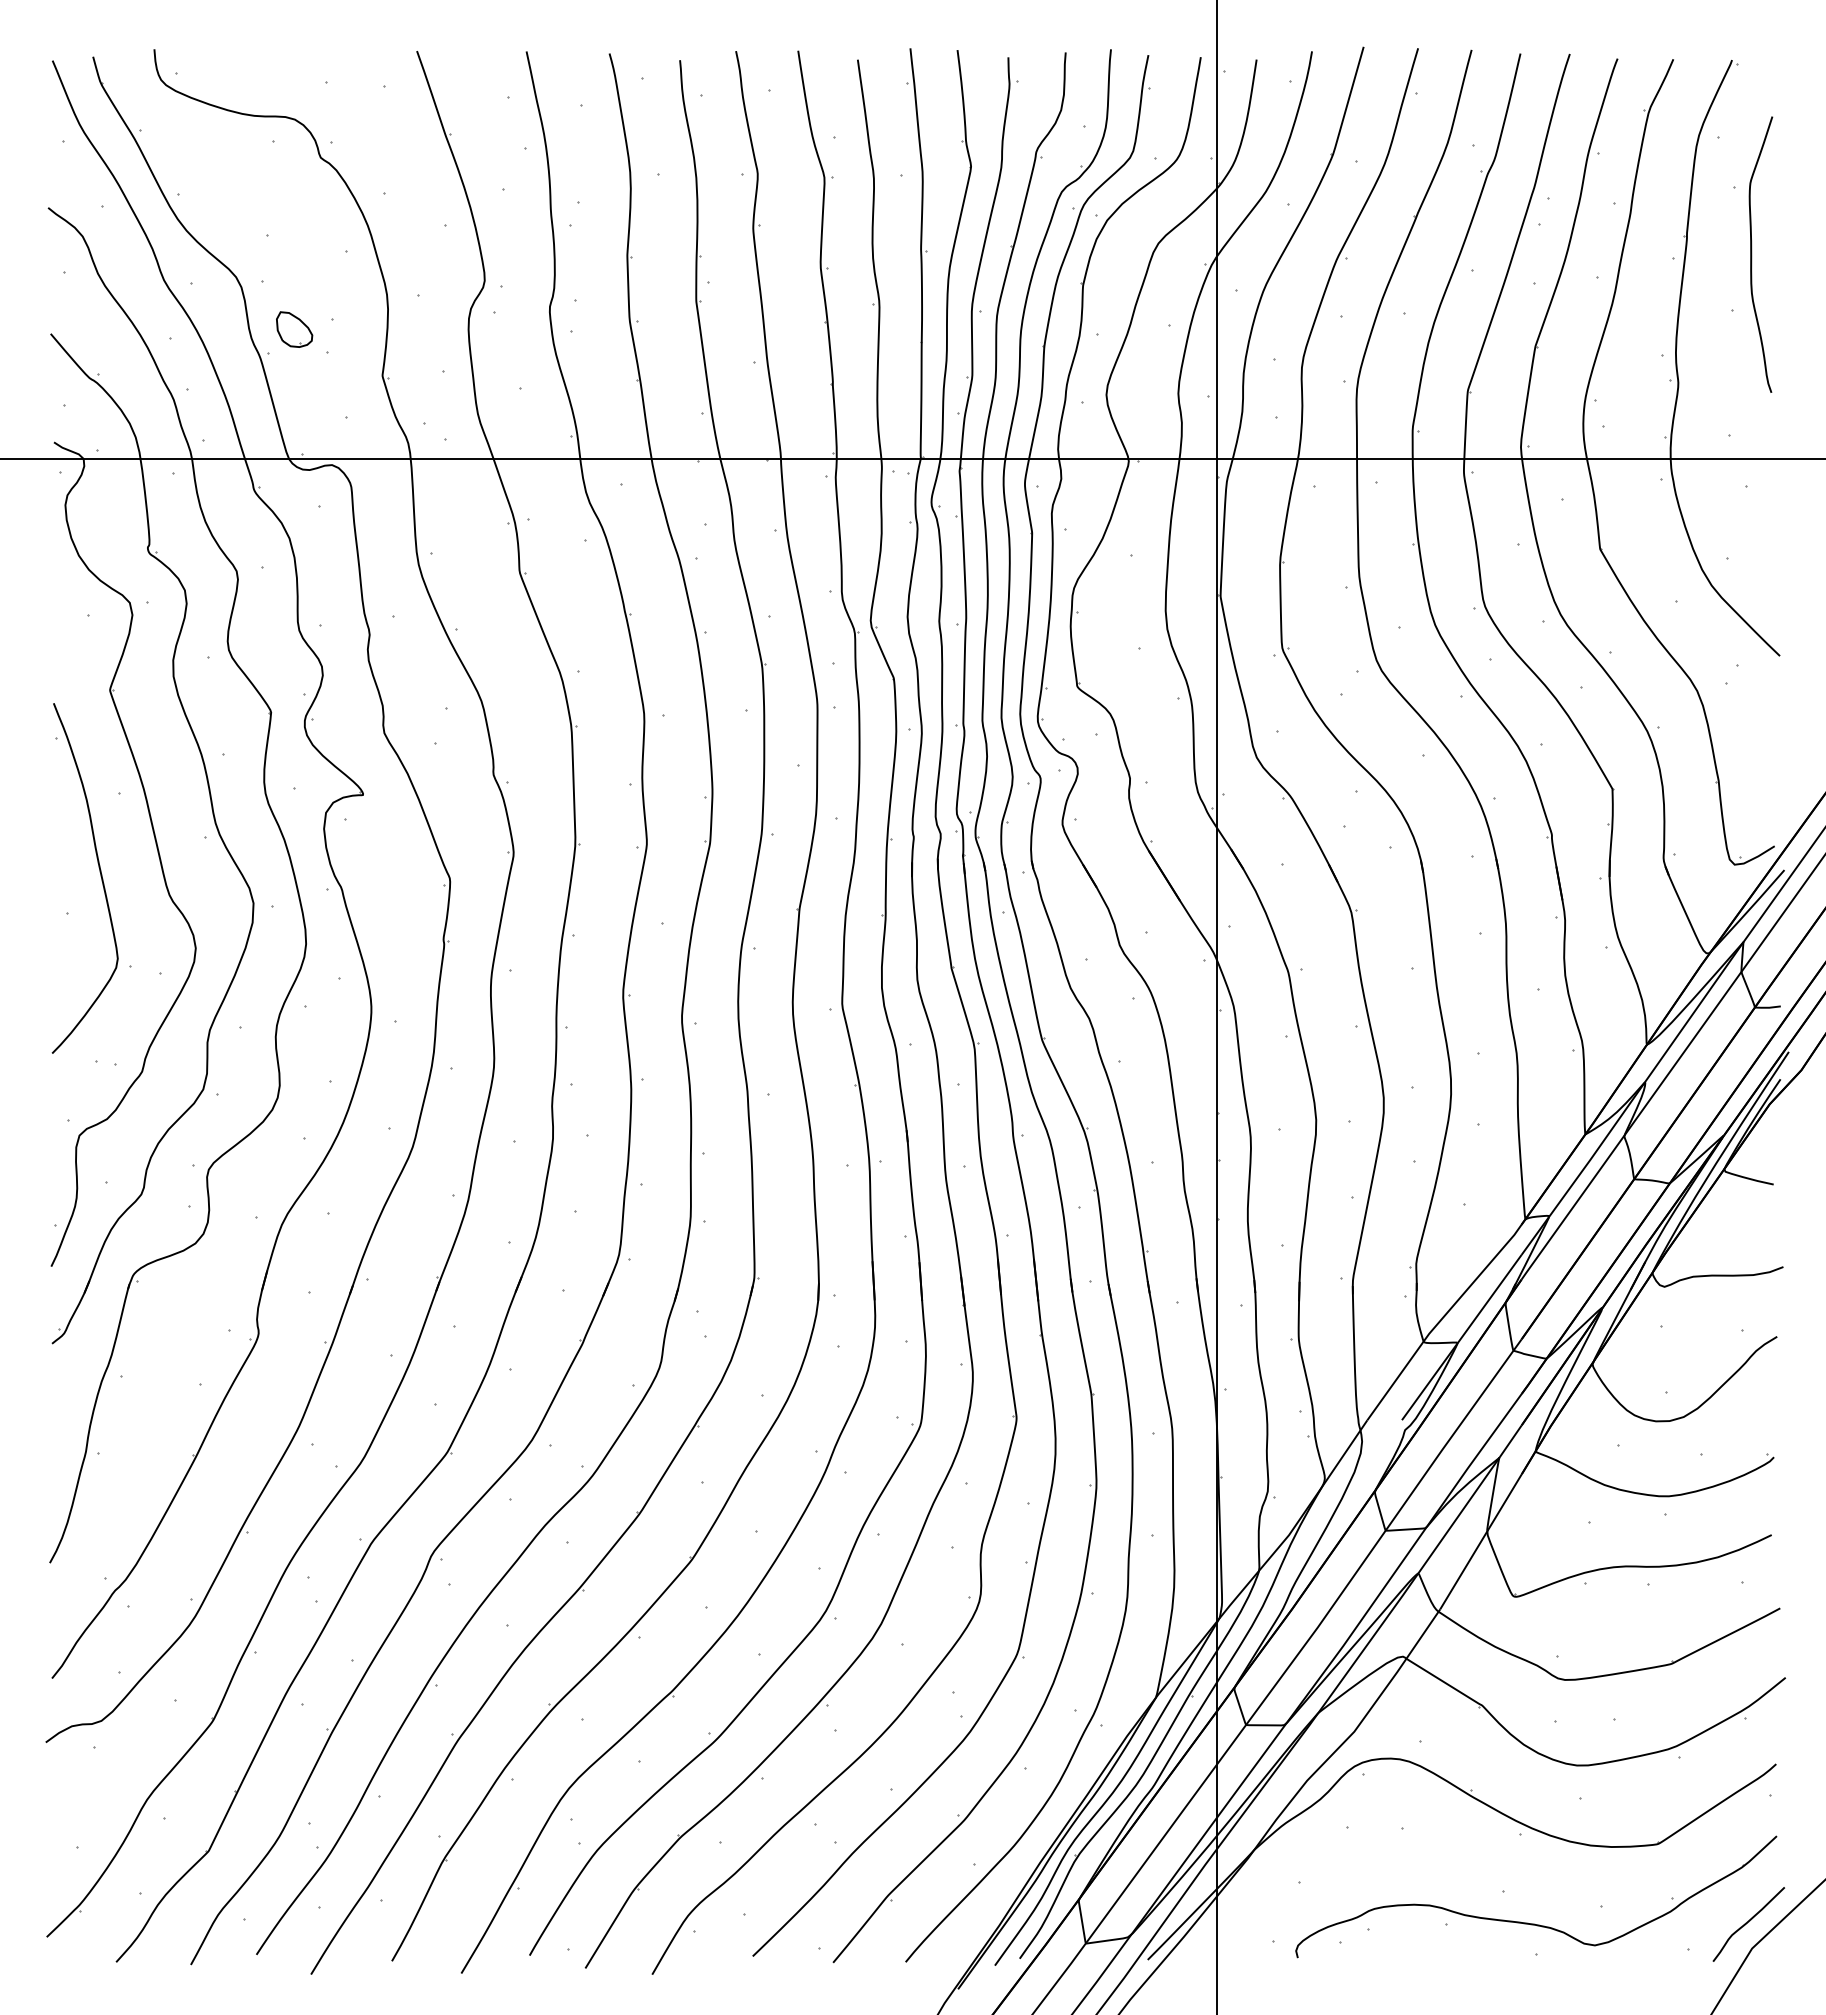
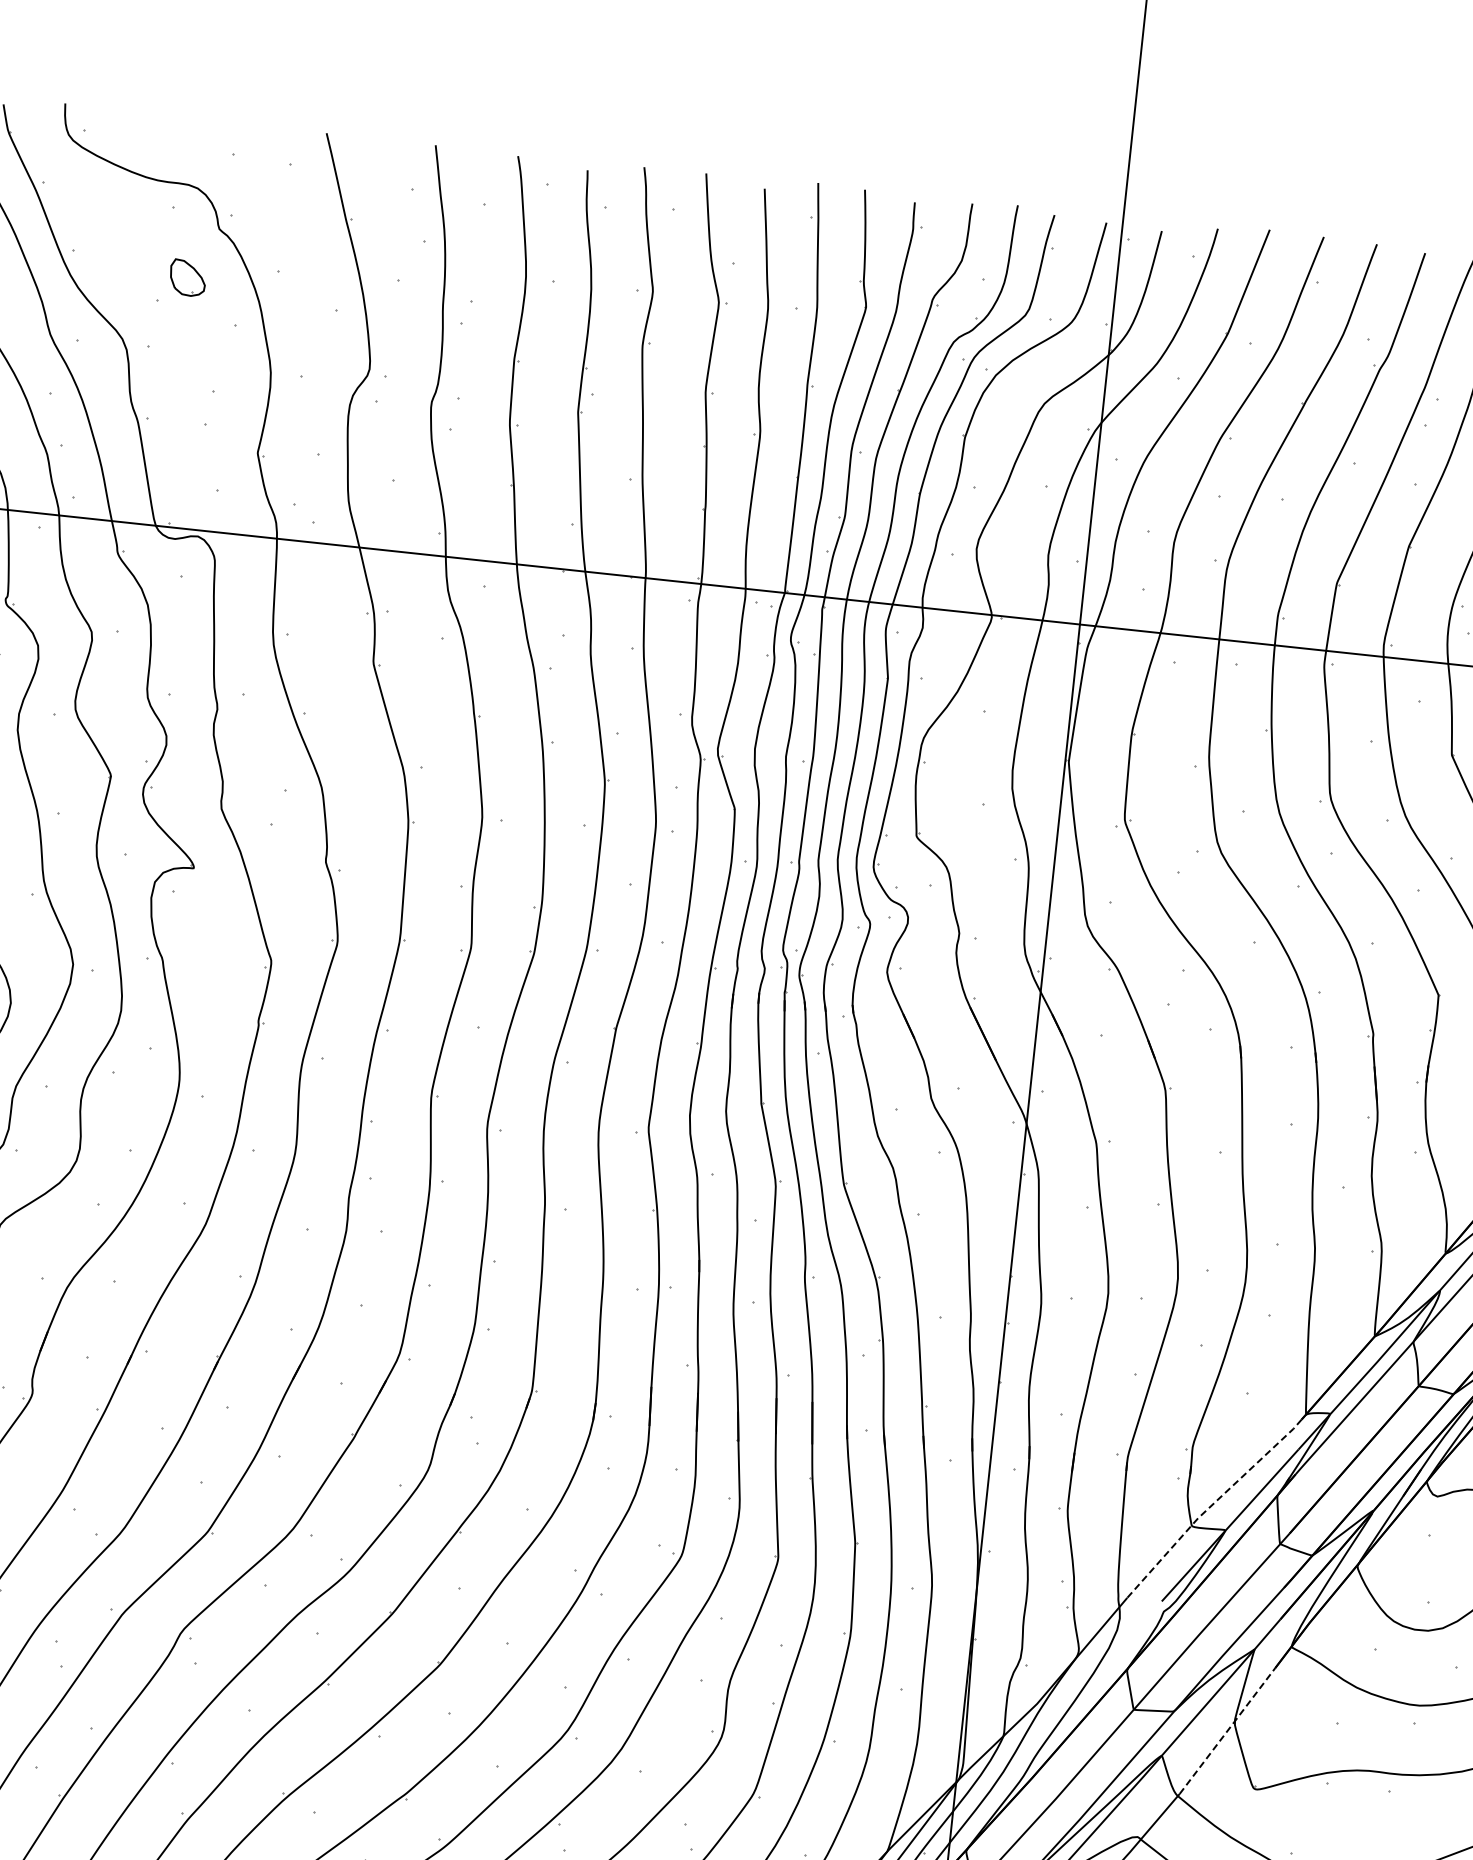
part: (294, 329) -> (187, 277), moved
line: (1440, 1320) -> (1210, 1506), solid -> dashed
line: (1480, 1541) -> (1227, 1730), solid -> dashed

